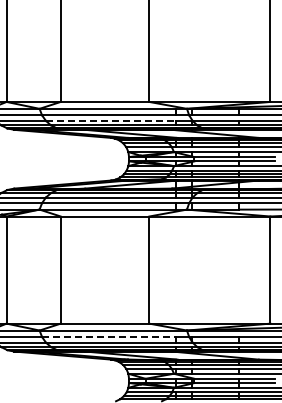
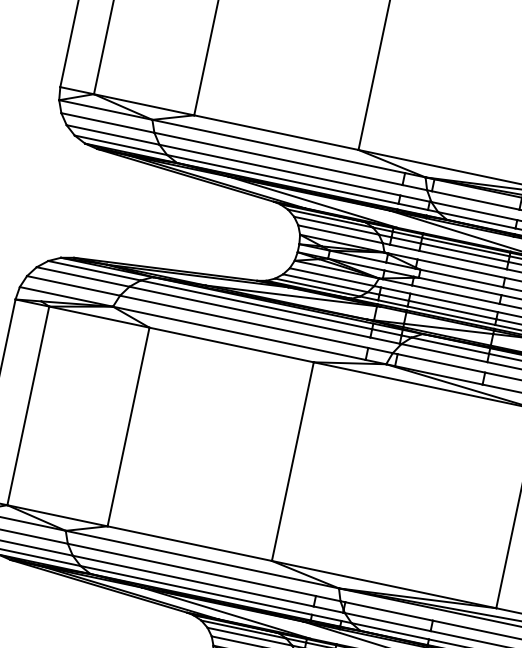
line: (110, 120) -> (279, 169), dashed -> solid
line: (108, 336) -> (191, 568), dashed -> solid

